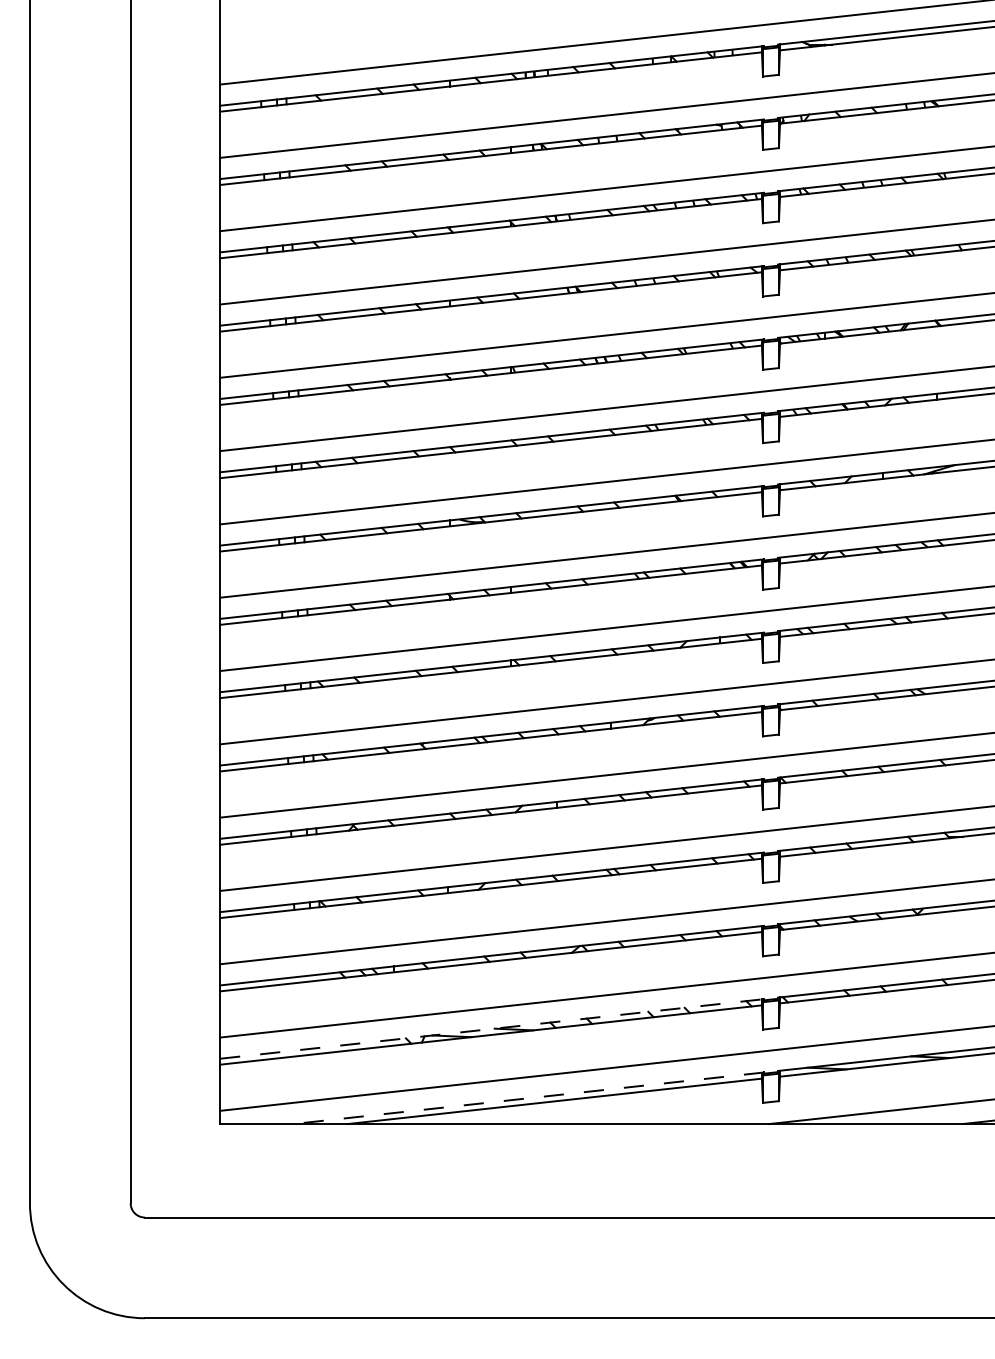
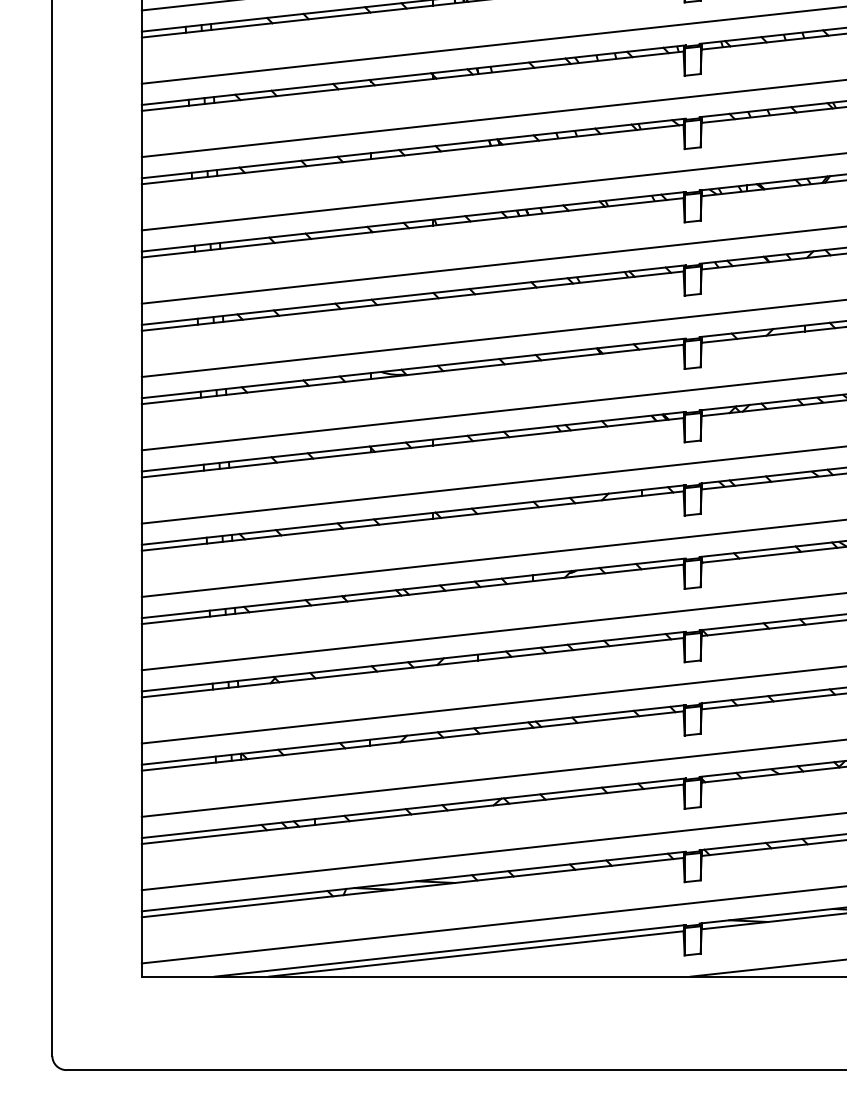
line: (492, 1028) -> (414, 881), dashed -> solid
line: (528, 1098) -> (450, 951), dashed -> solid

